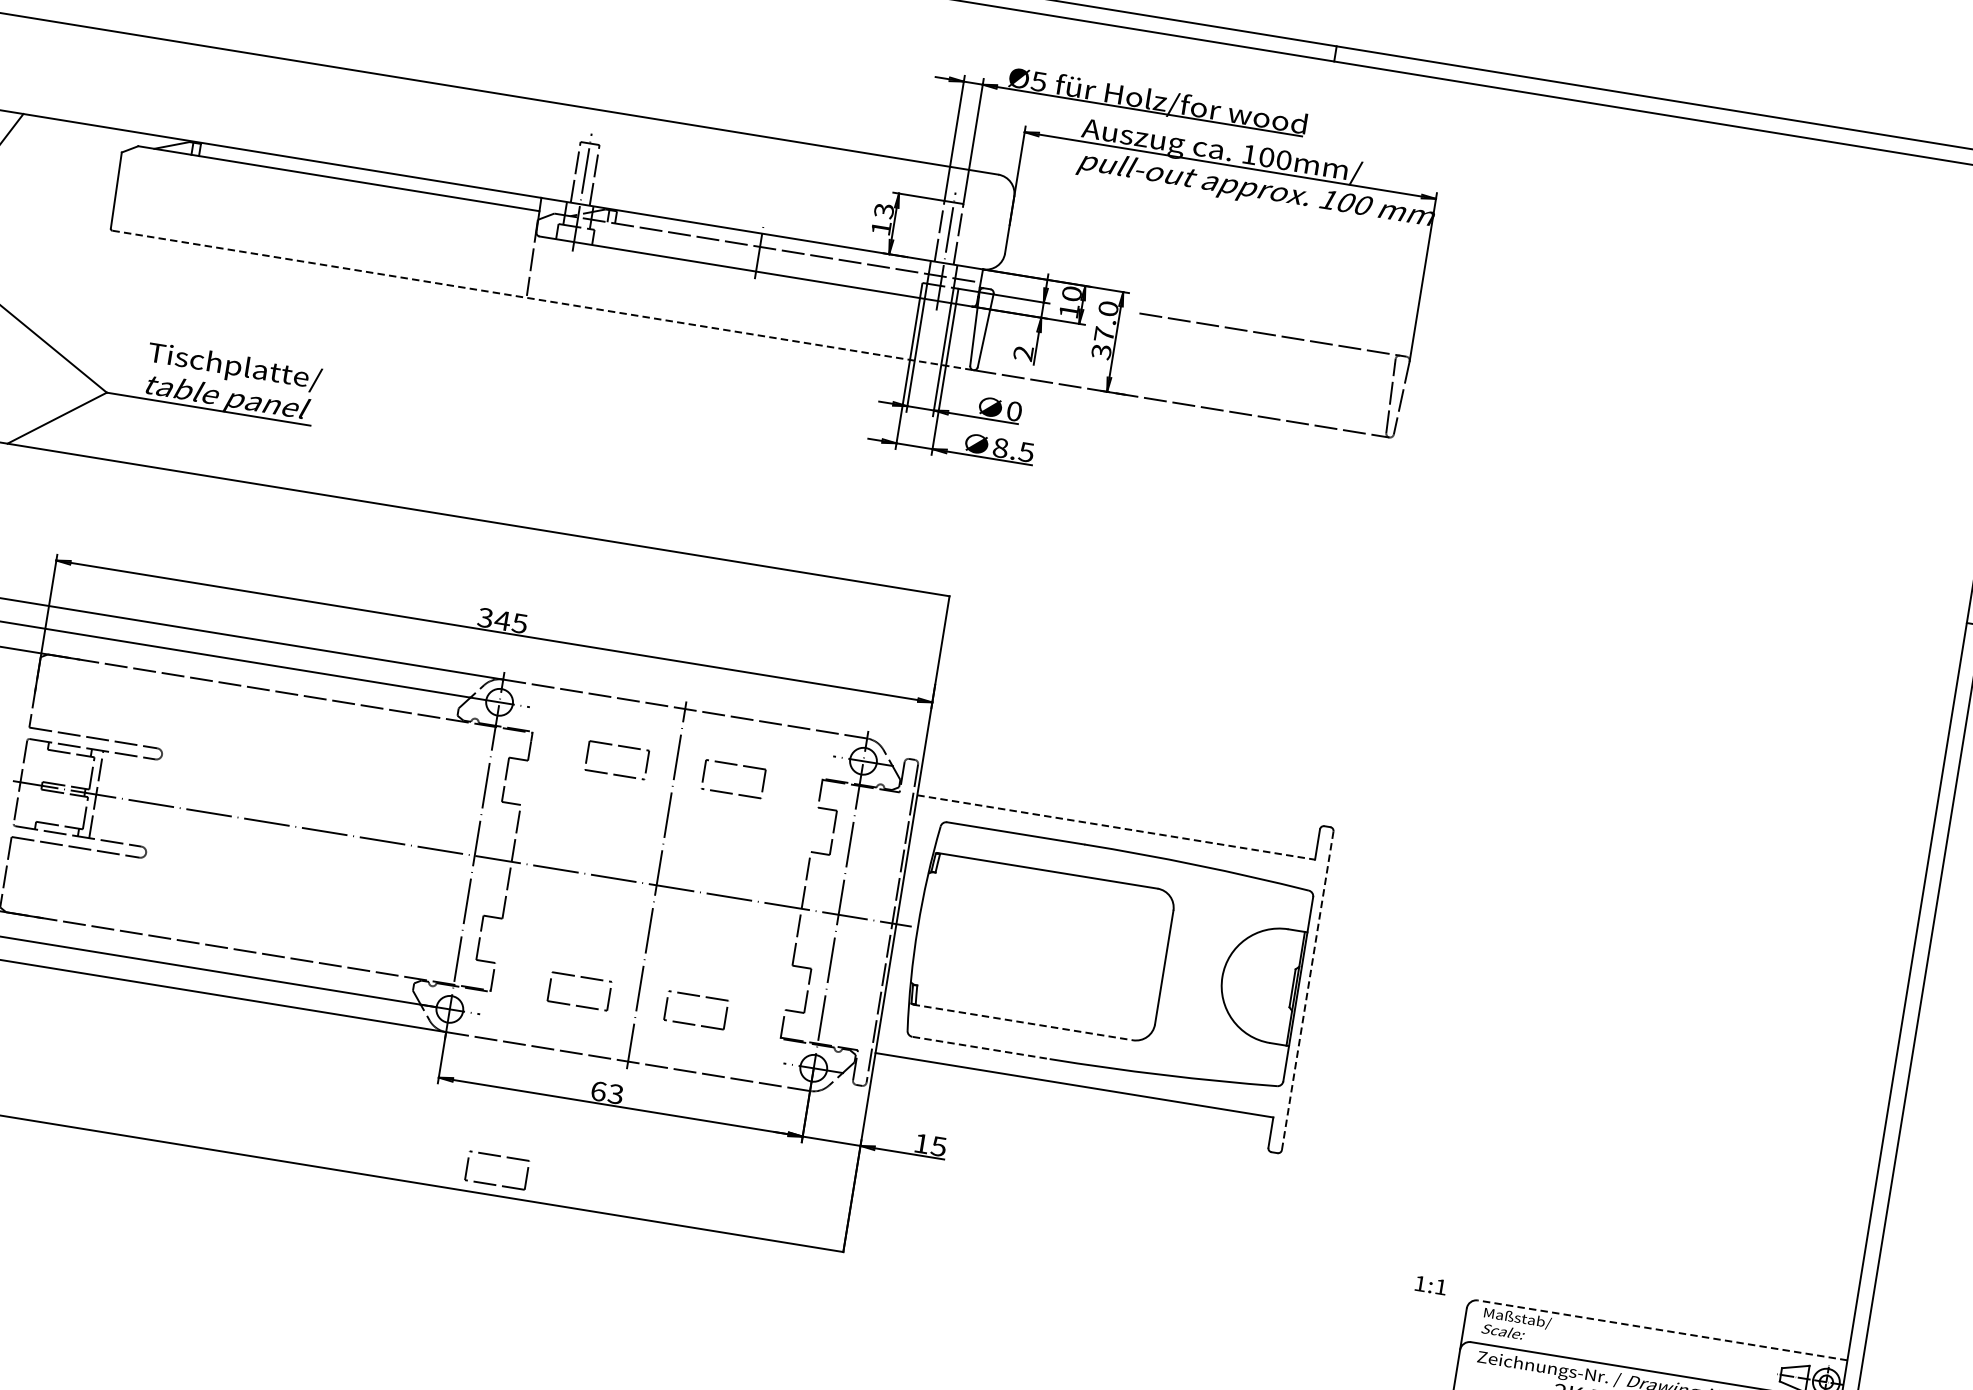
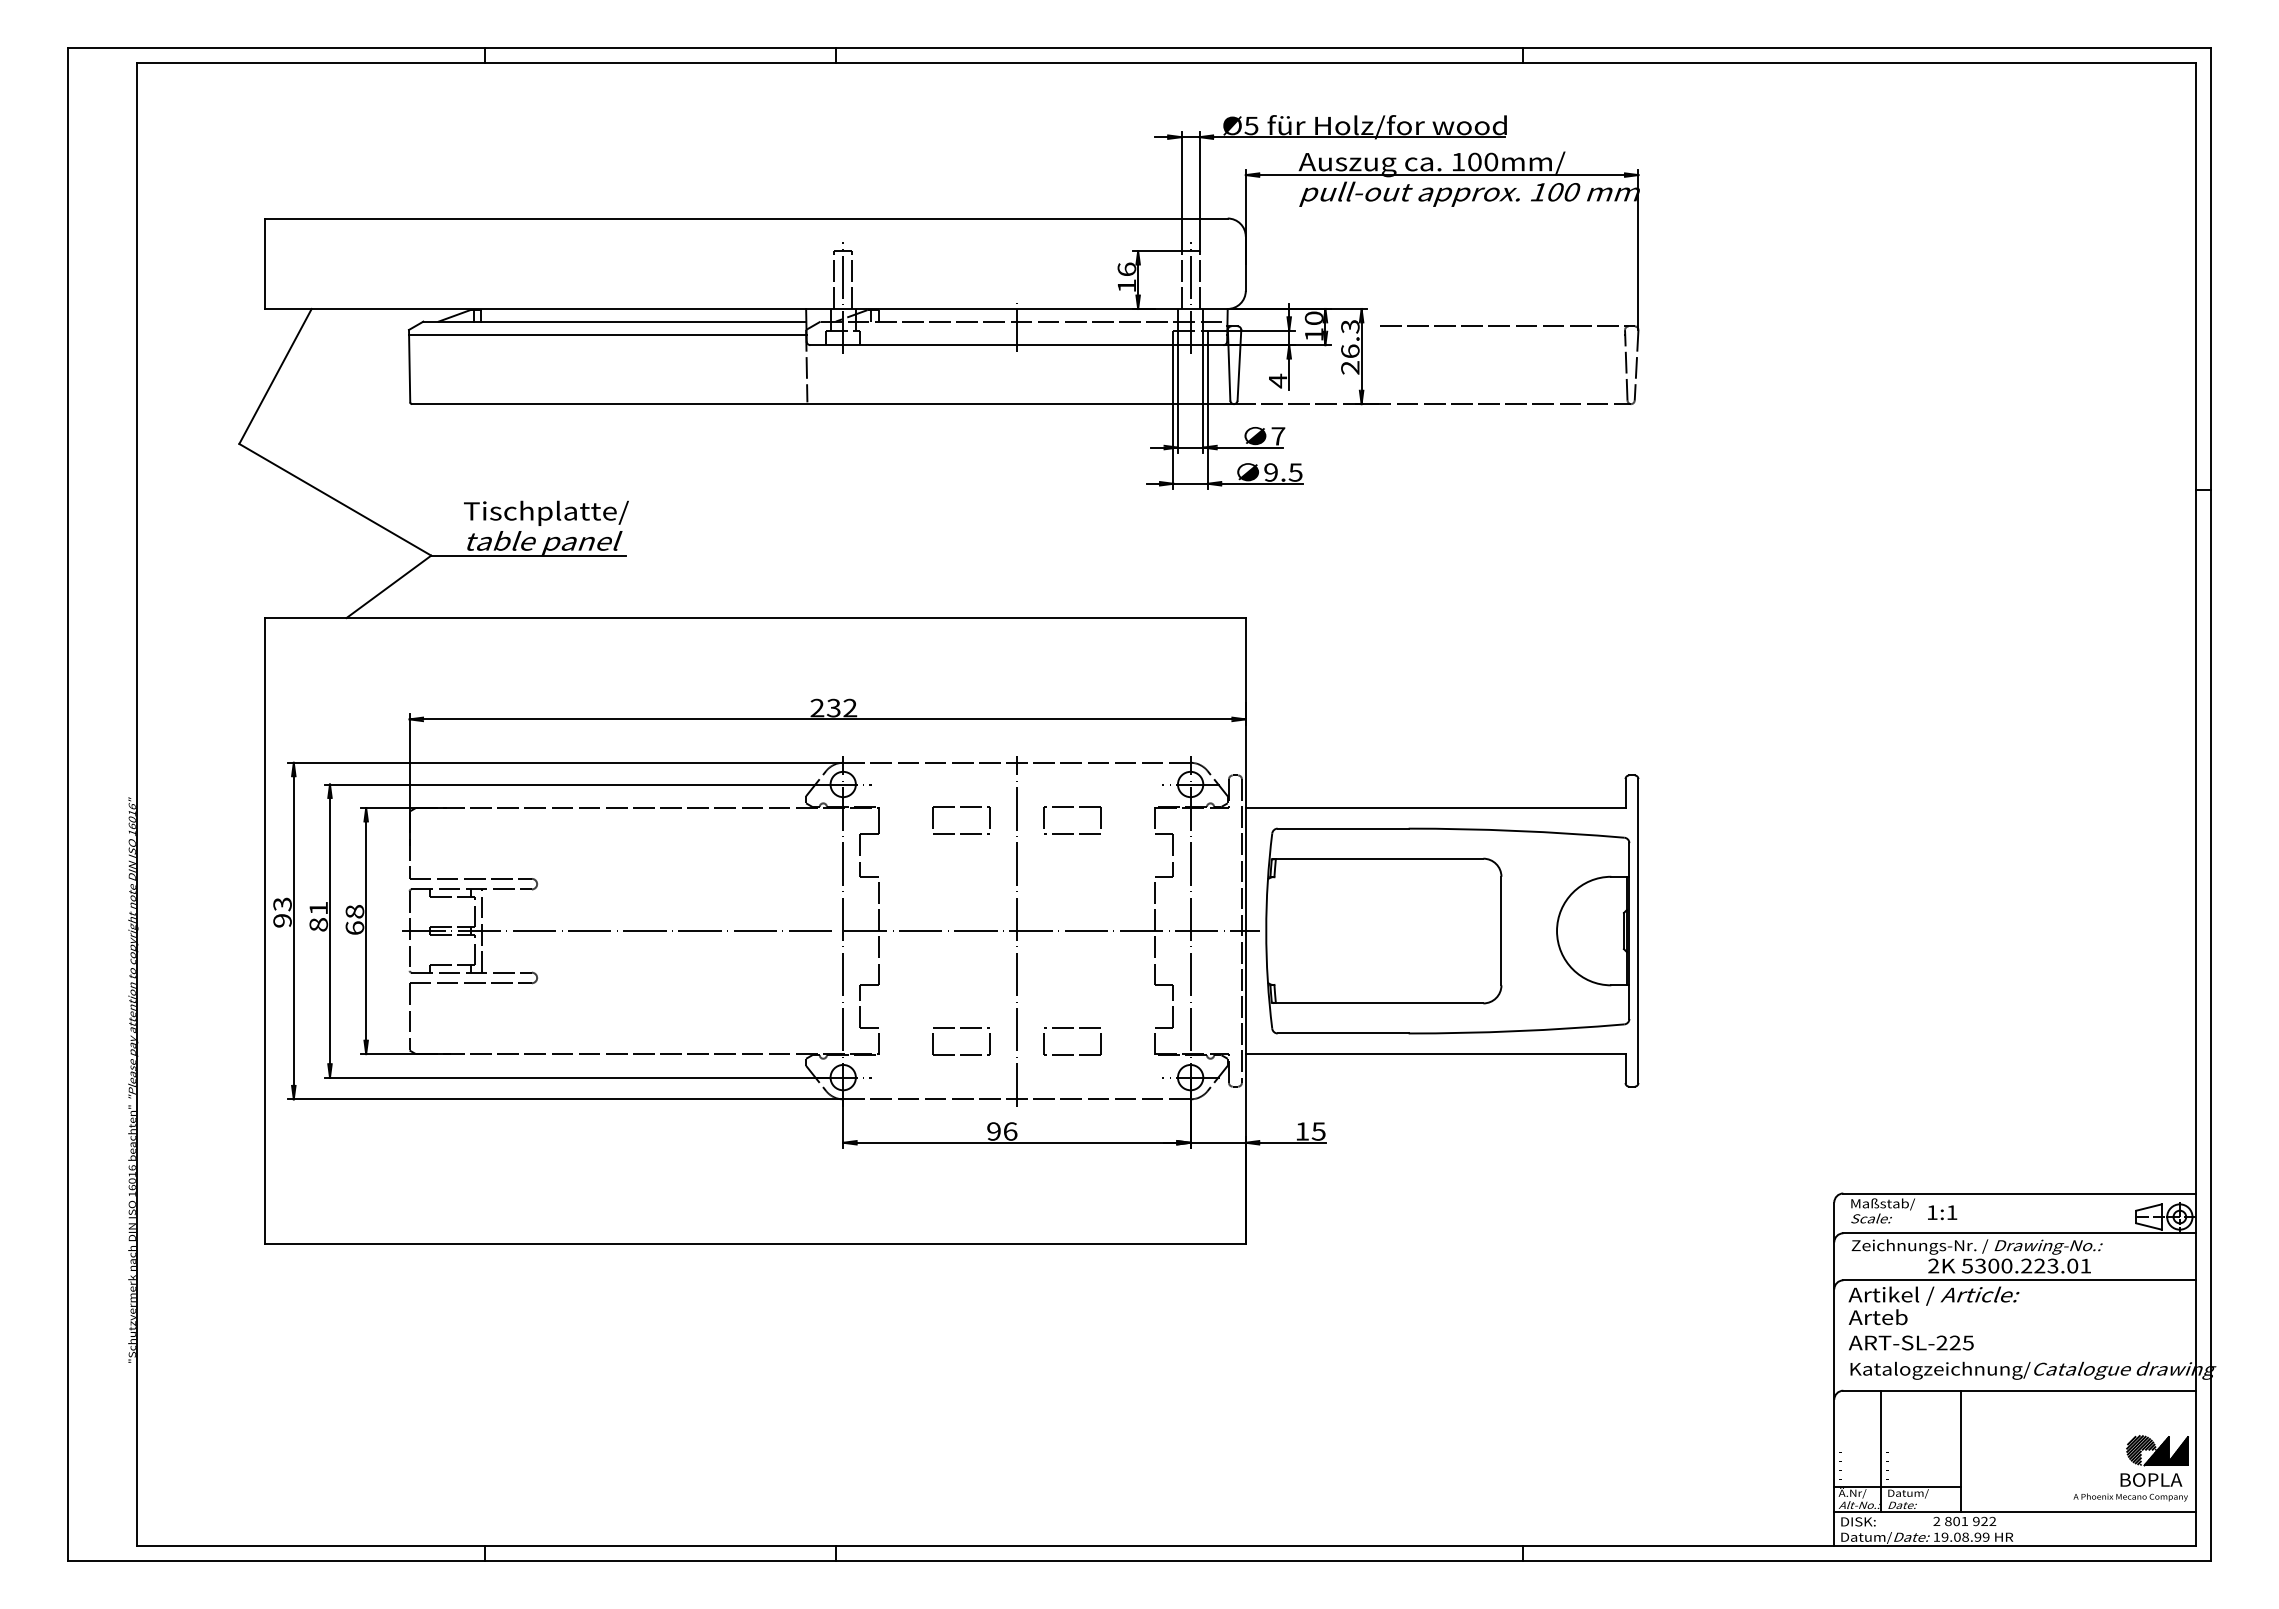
line: (328, 191) -> (607, 335), added
text: (883, 210) -> (1126, 269), 13 -> 16
line: (543, 300) -> (823, 404), dashed -> solid
text: (1105, 330) -> (1350, 347), 37.0 -> 26.3
text: (1023, 352) -> (1277, 380), 2 -> 4
text: (1014, 411) -> (1278, 436), 0 -> 7
text: (1000, 447) -> (1270, 472), 8.5 -> 9.5
text: (502, 620) -> (833, 707), 345 -> 232
line: (1115, 827) -> (1435, 808), dashed -> solid
line: (1307, 991) -> (1638, 931), dashed -> solid
line: (1023, 1022) -> (1378, 1003), dashed -> solid
line: (981, 1048) -> (1343, 1033), dashed -> solid
text: (607, 1092) -> (1002, 1131), 63 -> 96
part: (499, 1157) -> (911, 1207), removed
text: (1431, 1285) -> (1942, 1212), moved
line: (1662, 1330) -> (2019, 1193), dashed -> solid

